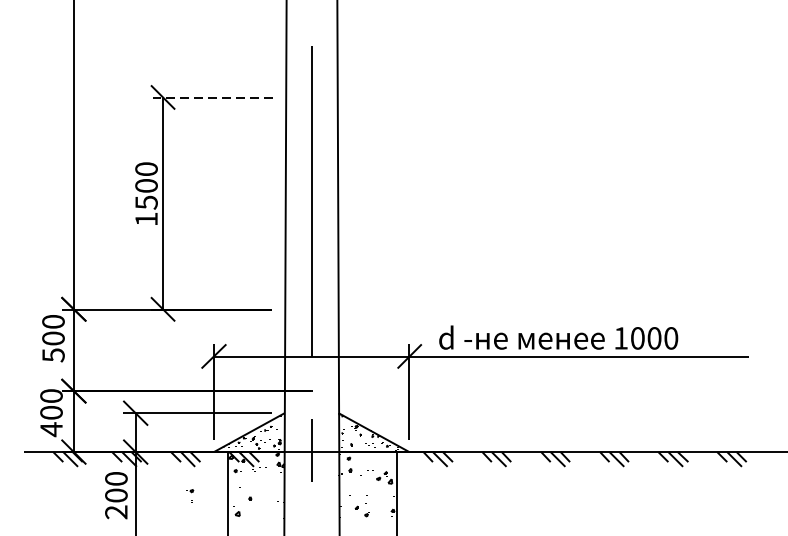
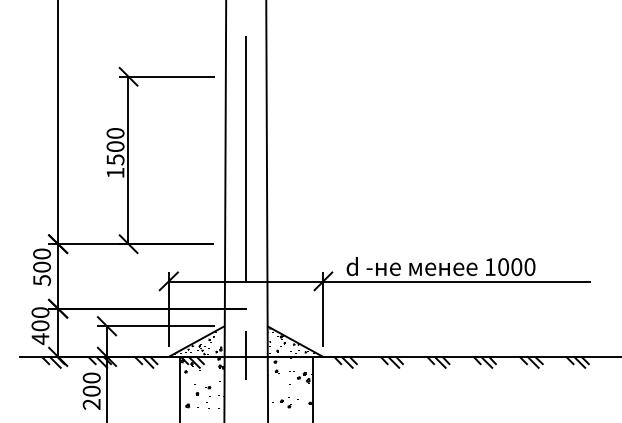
line: (211, 98) -> (166, 77), dashed -> solid
part: (190, 503) -> (208, 397), moved

